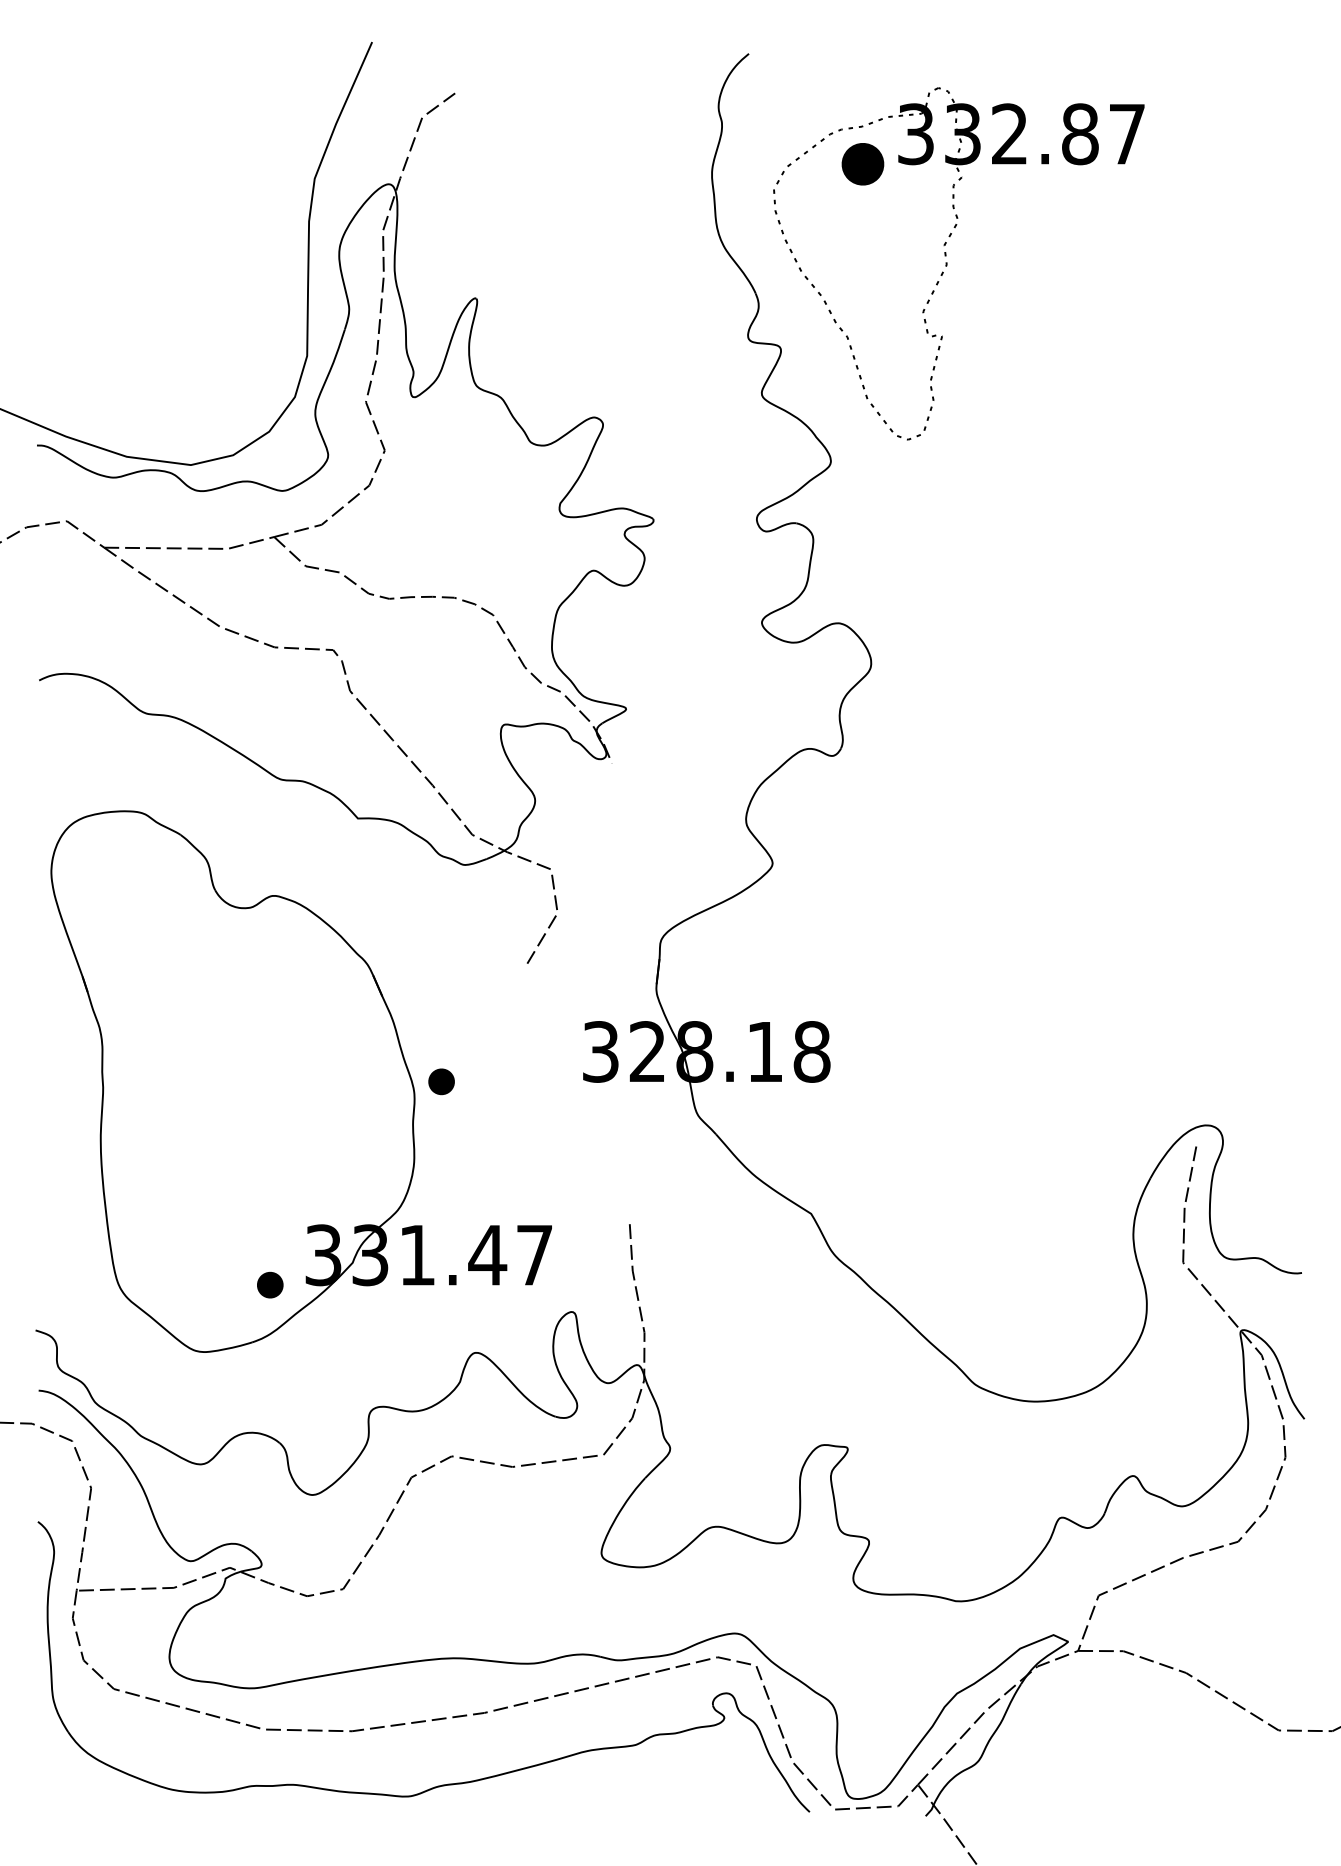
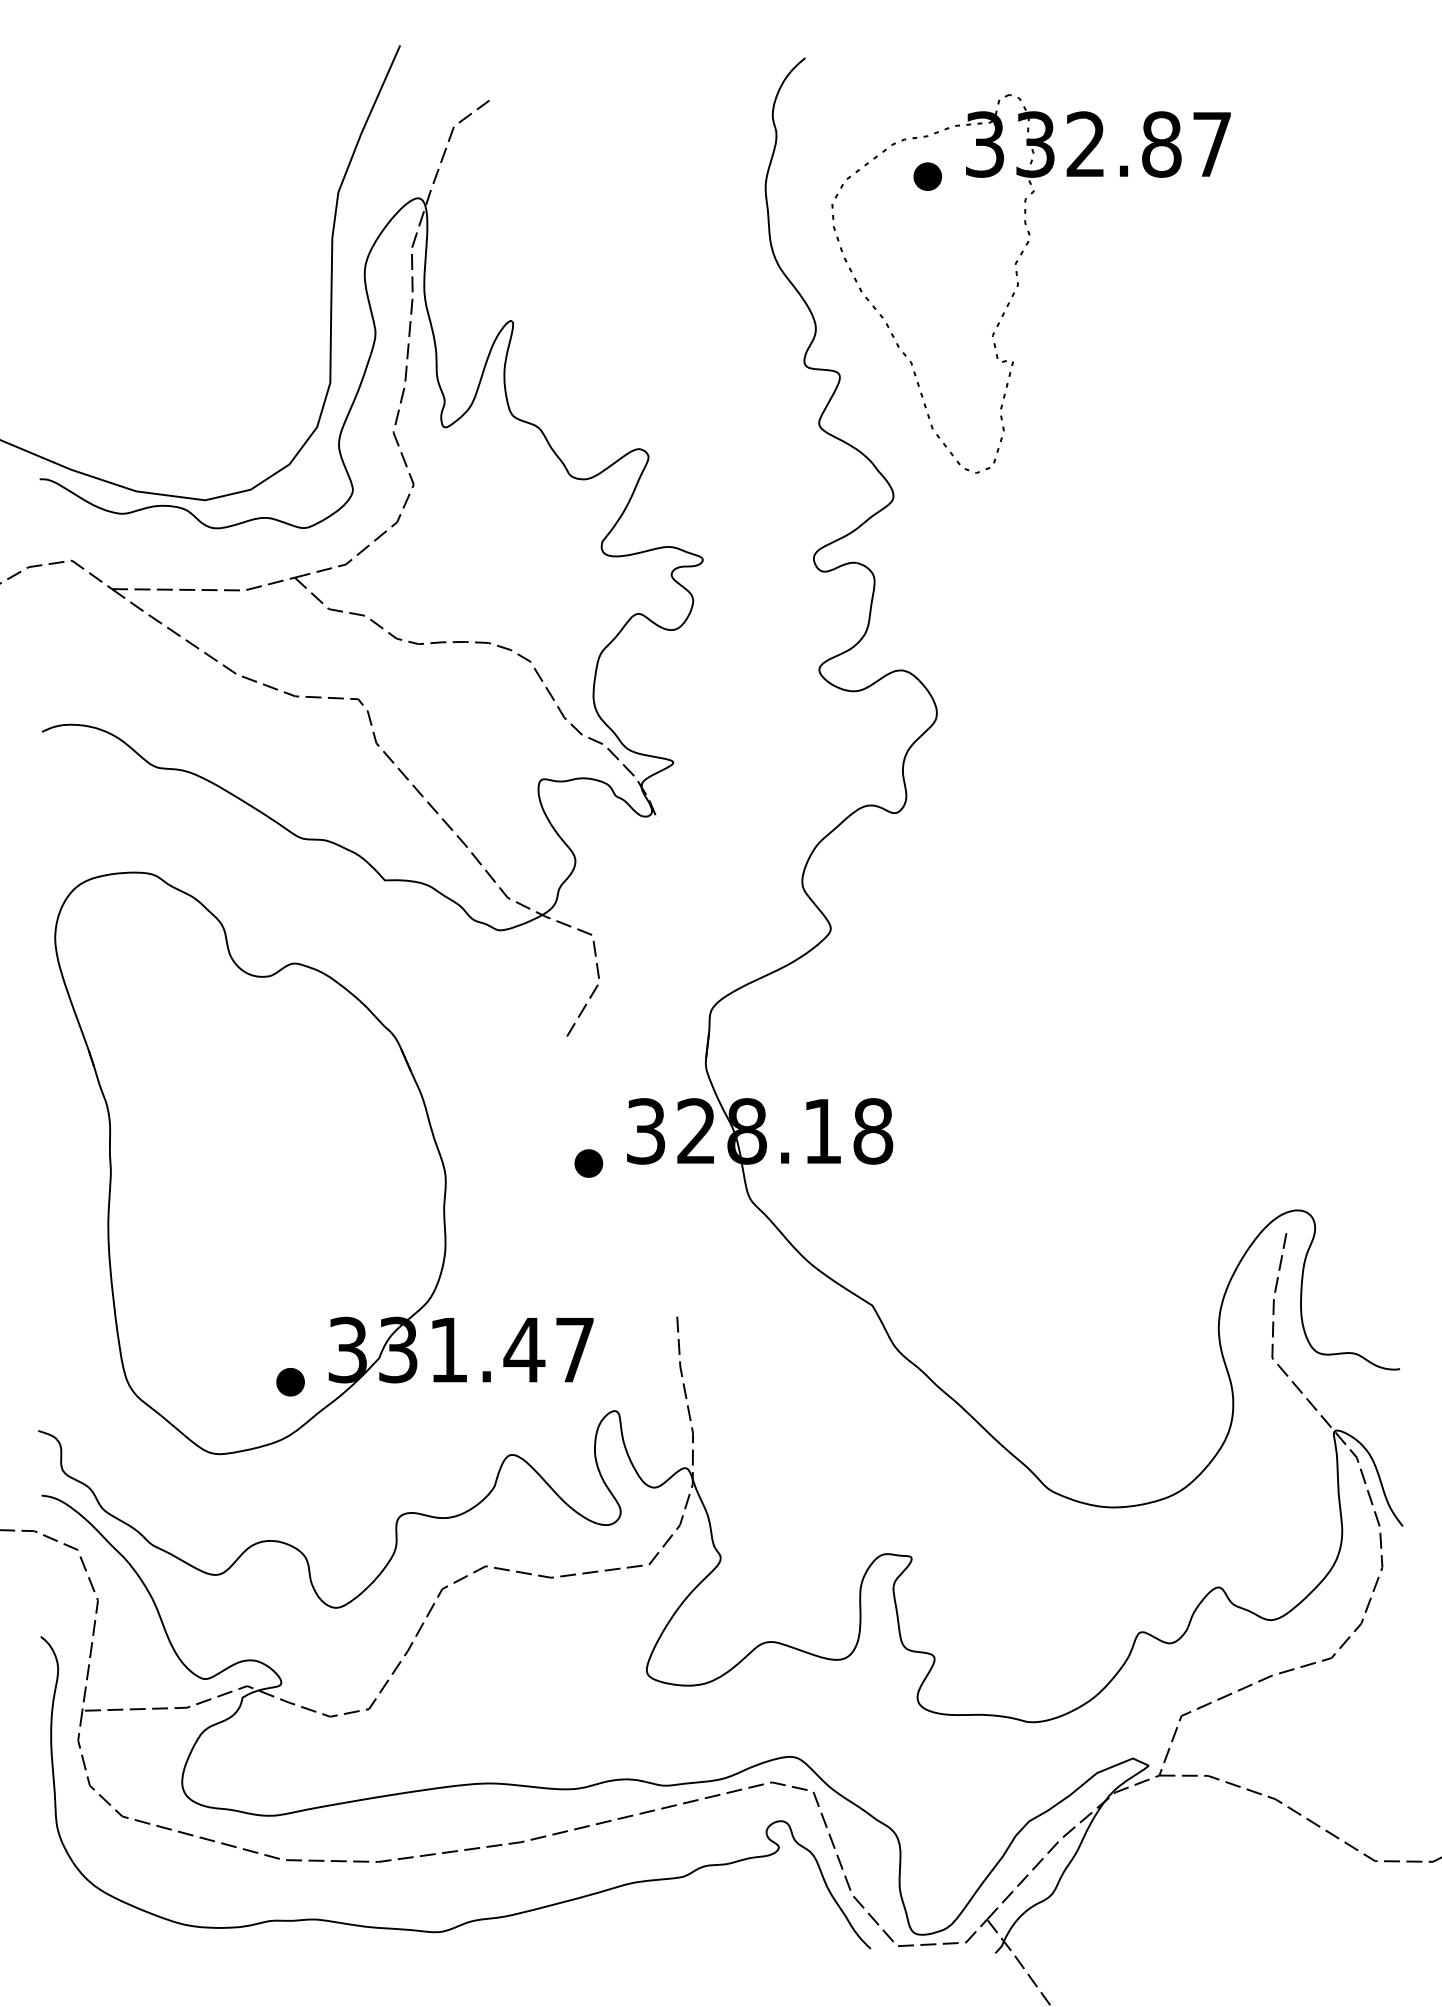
part: (862, 163) -> (927, 175), size x0.62
part: (441, 1081) -> (588, 1163), moved

